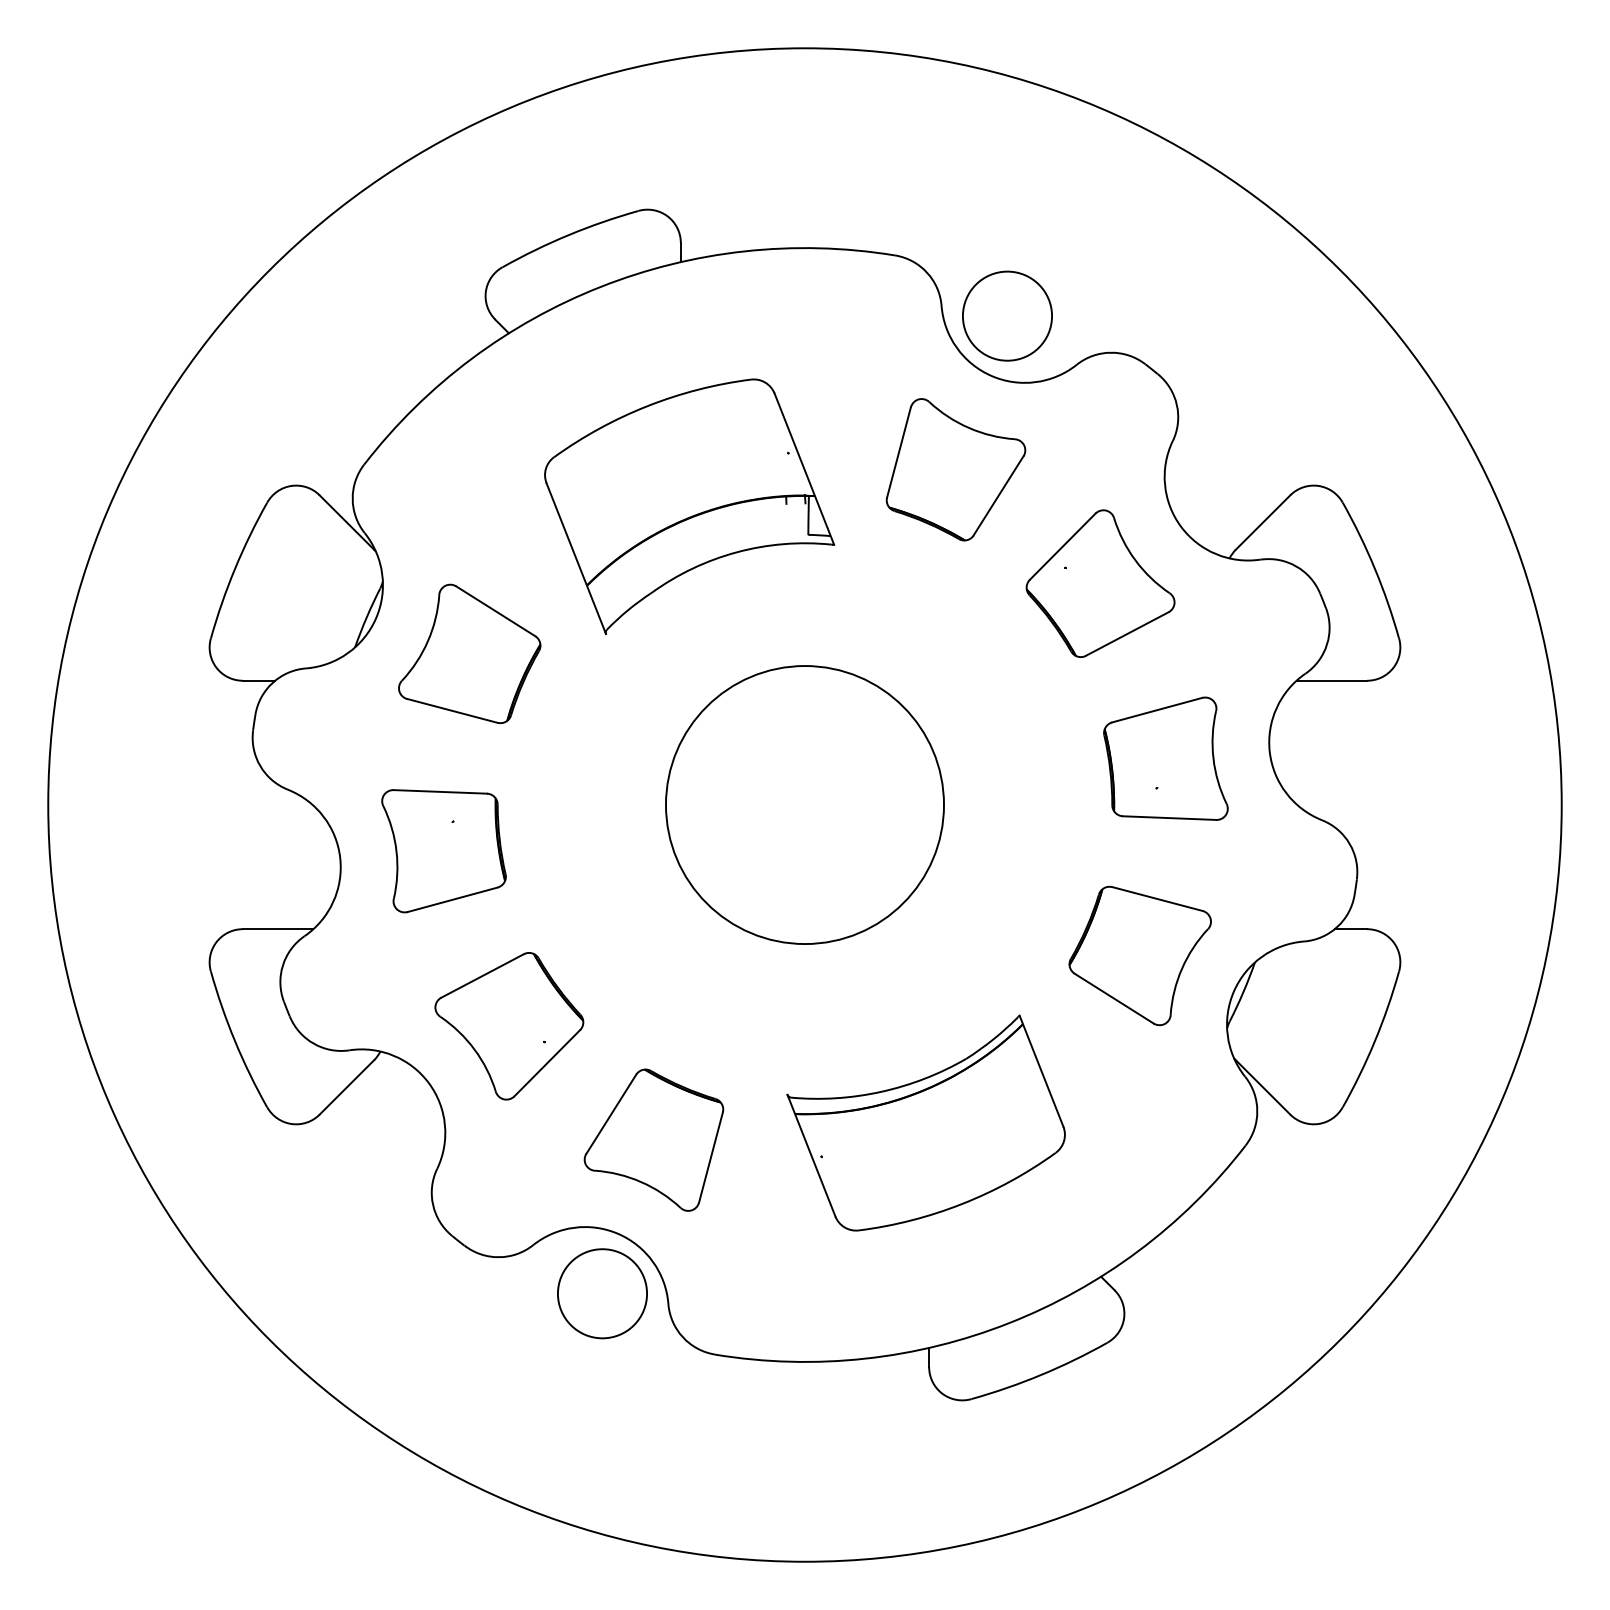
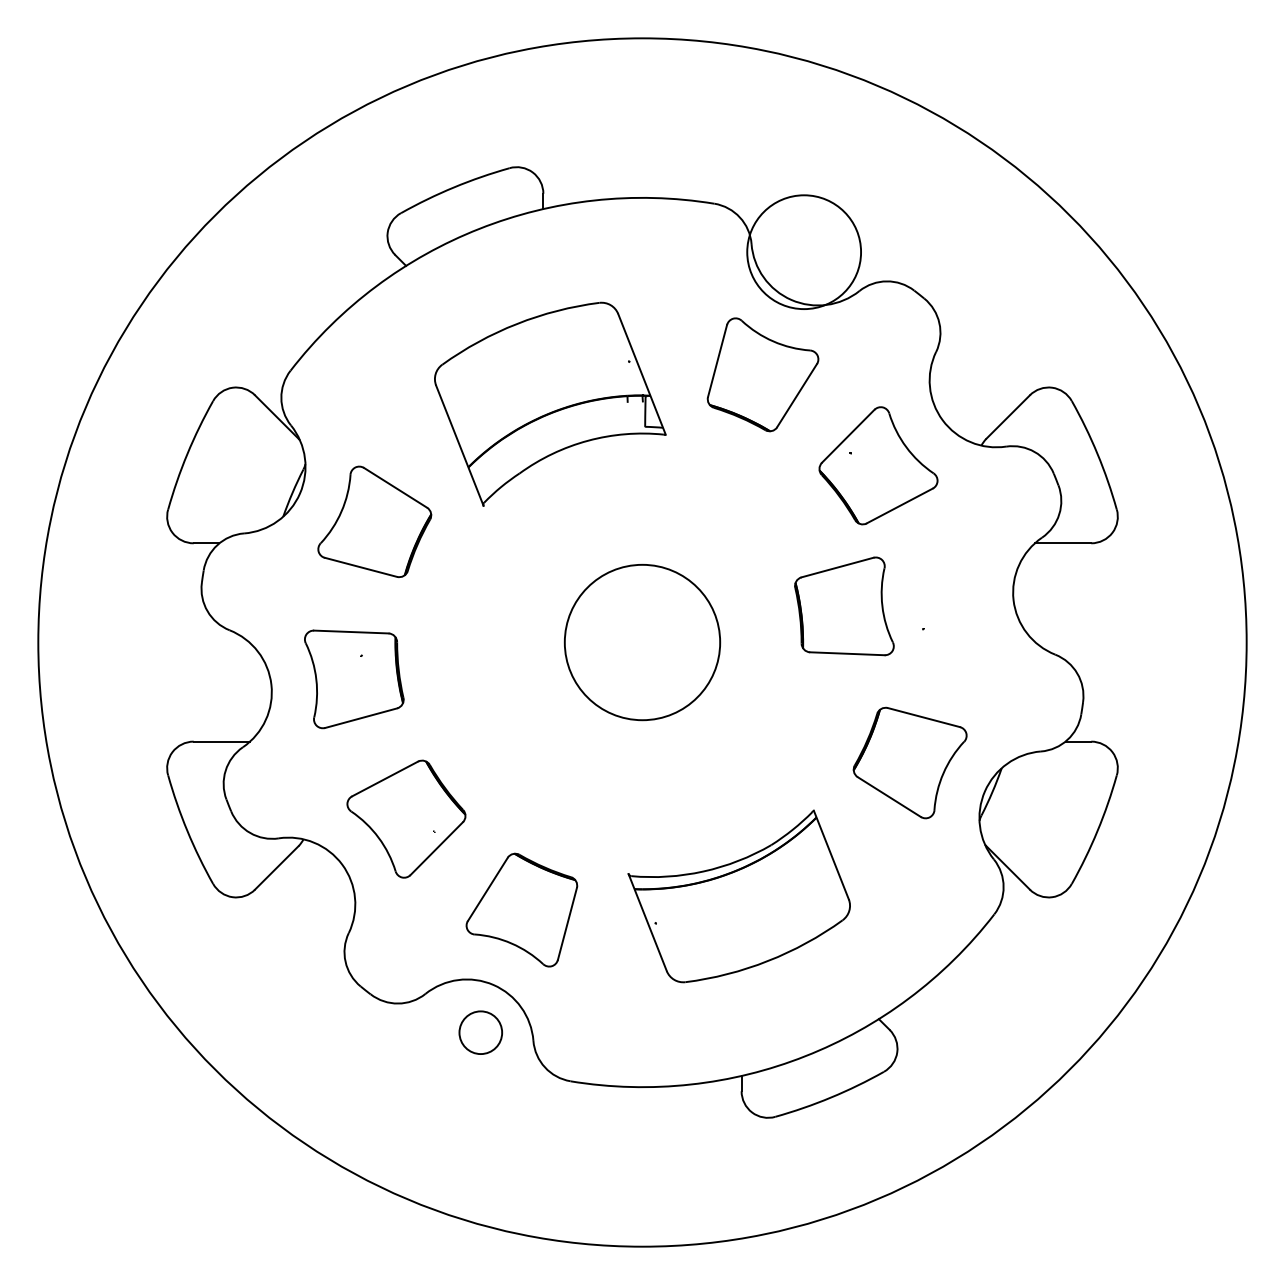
circle: (1007, 315) -> (804, 251), size x1.6
part: (1165, 758) -> (844, 606), moved
circle: (804, 805) -> (642, 642), size x0.7
circle: (602, 1293) -> (480, 1032), size x0.6

